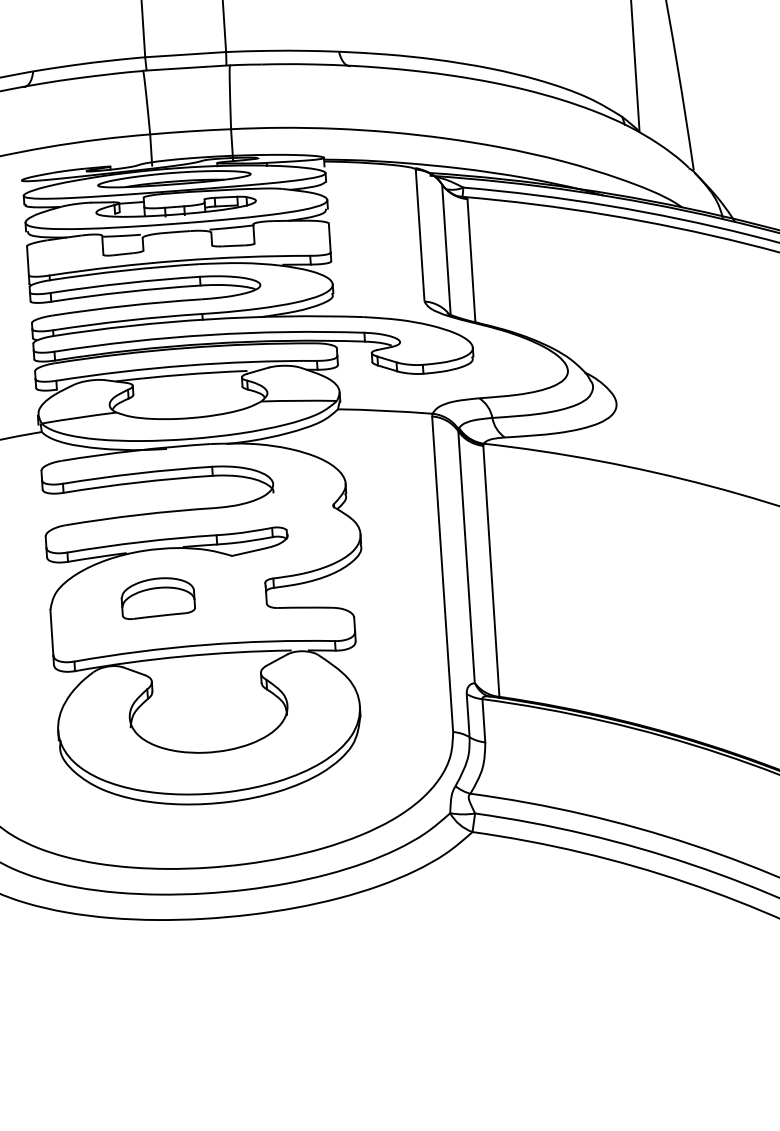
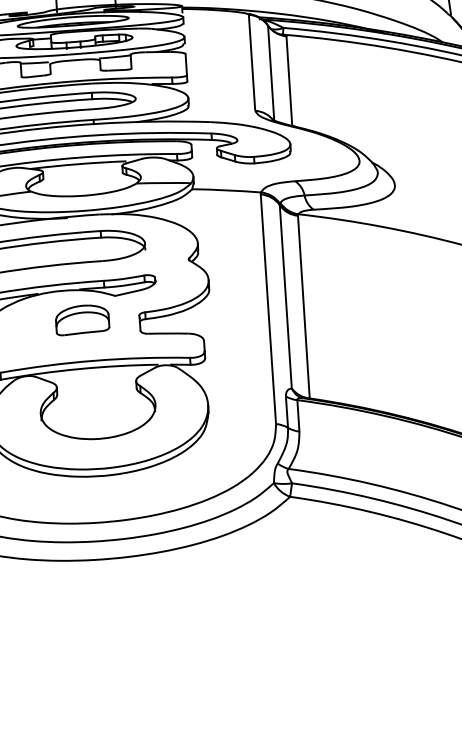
part: (157, 598) -> (82, 320), moved

